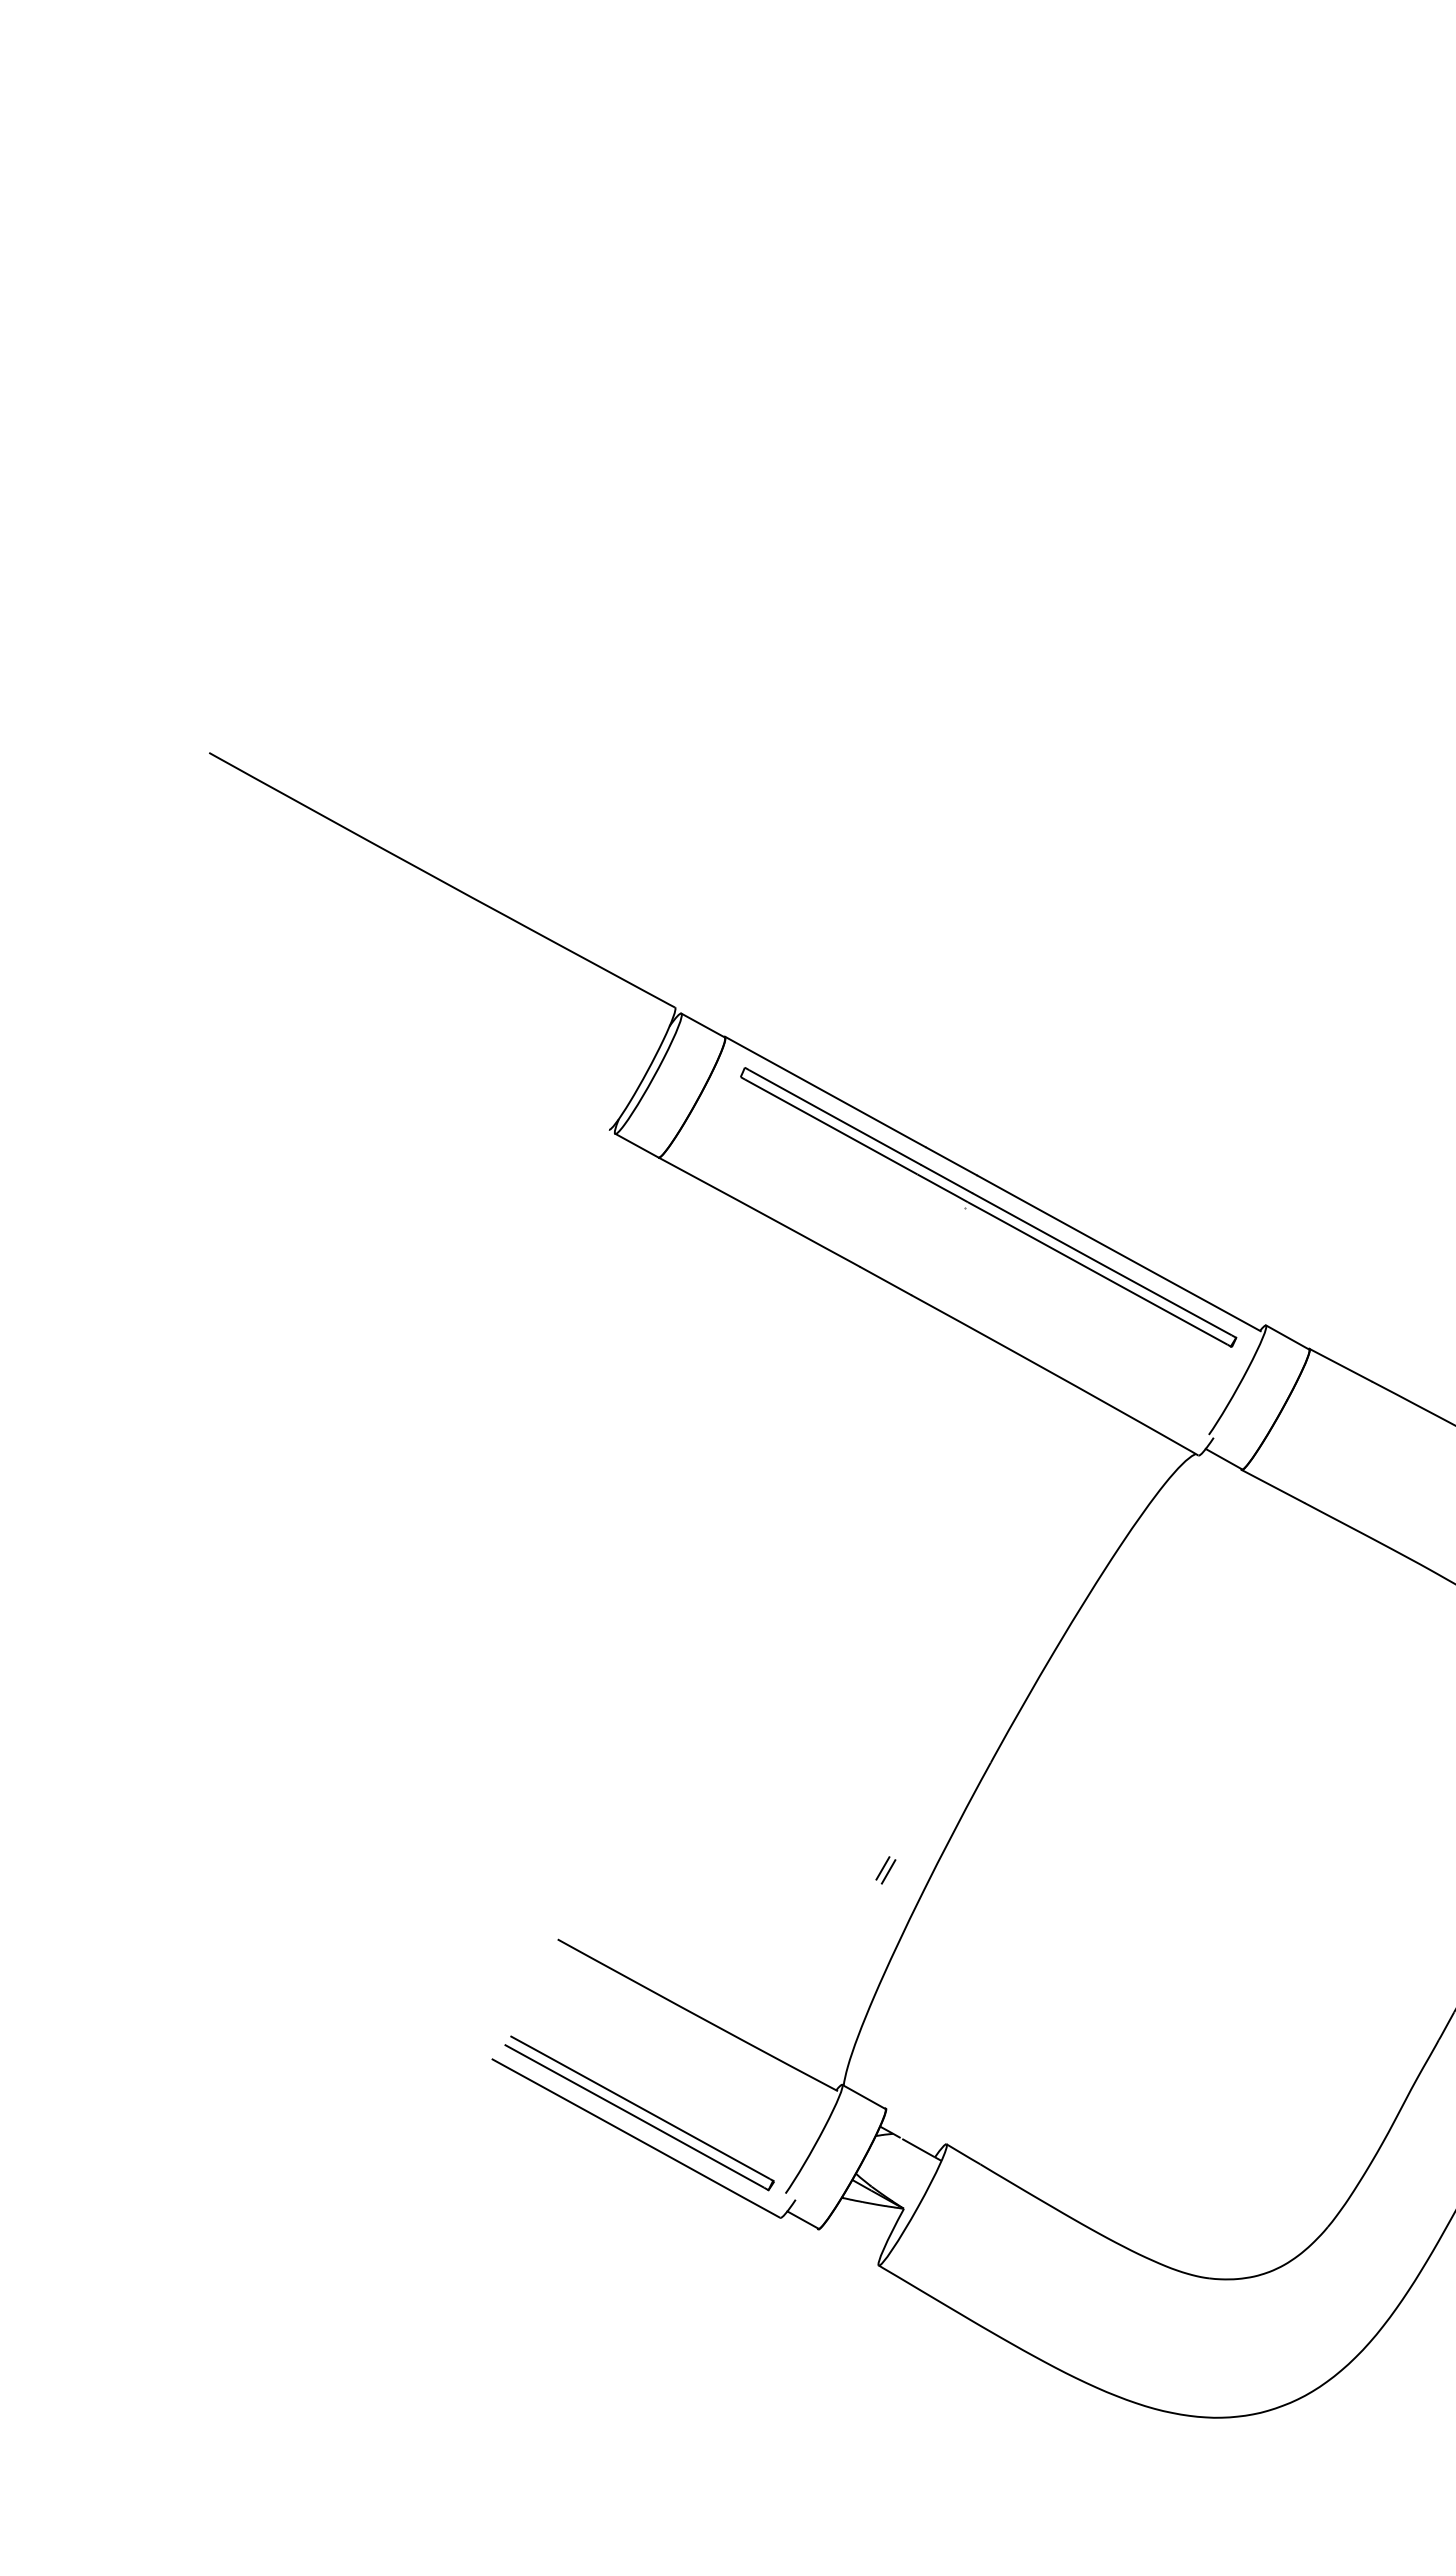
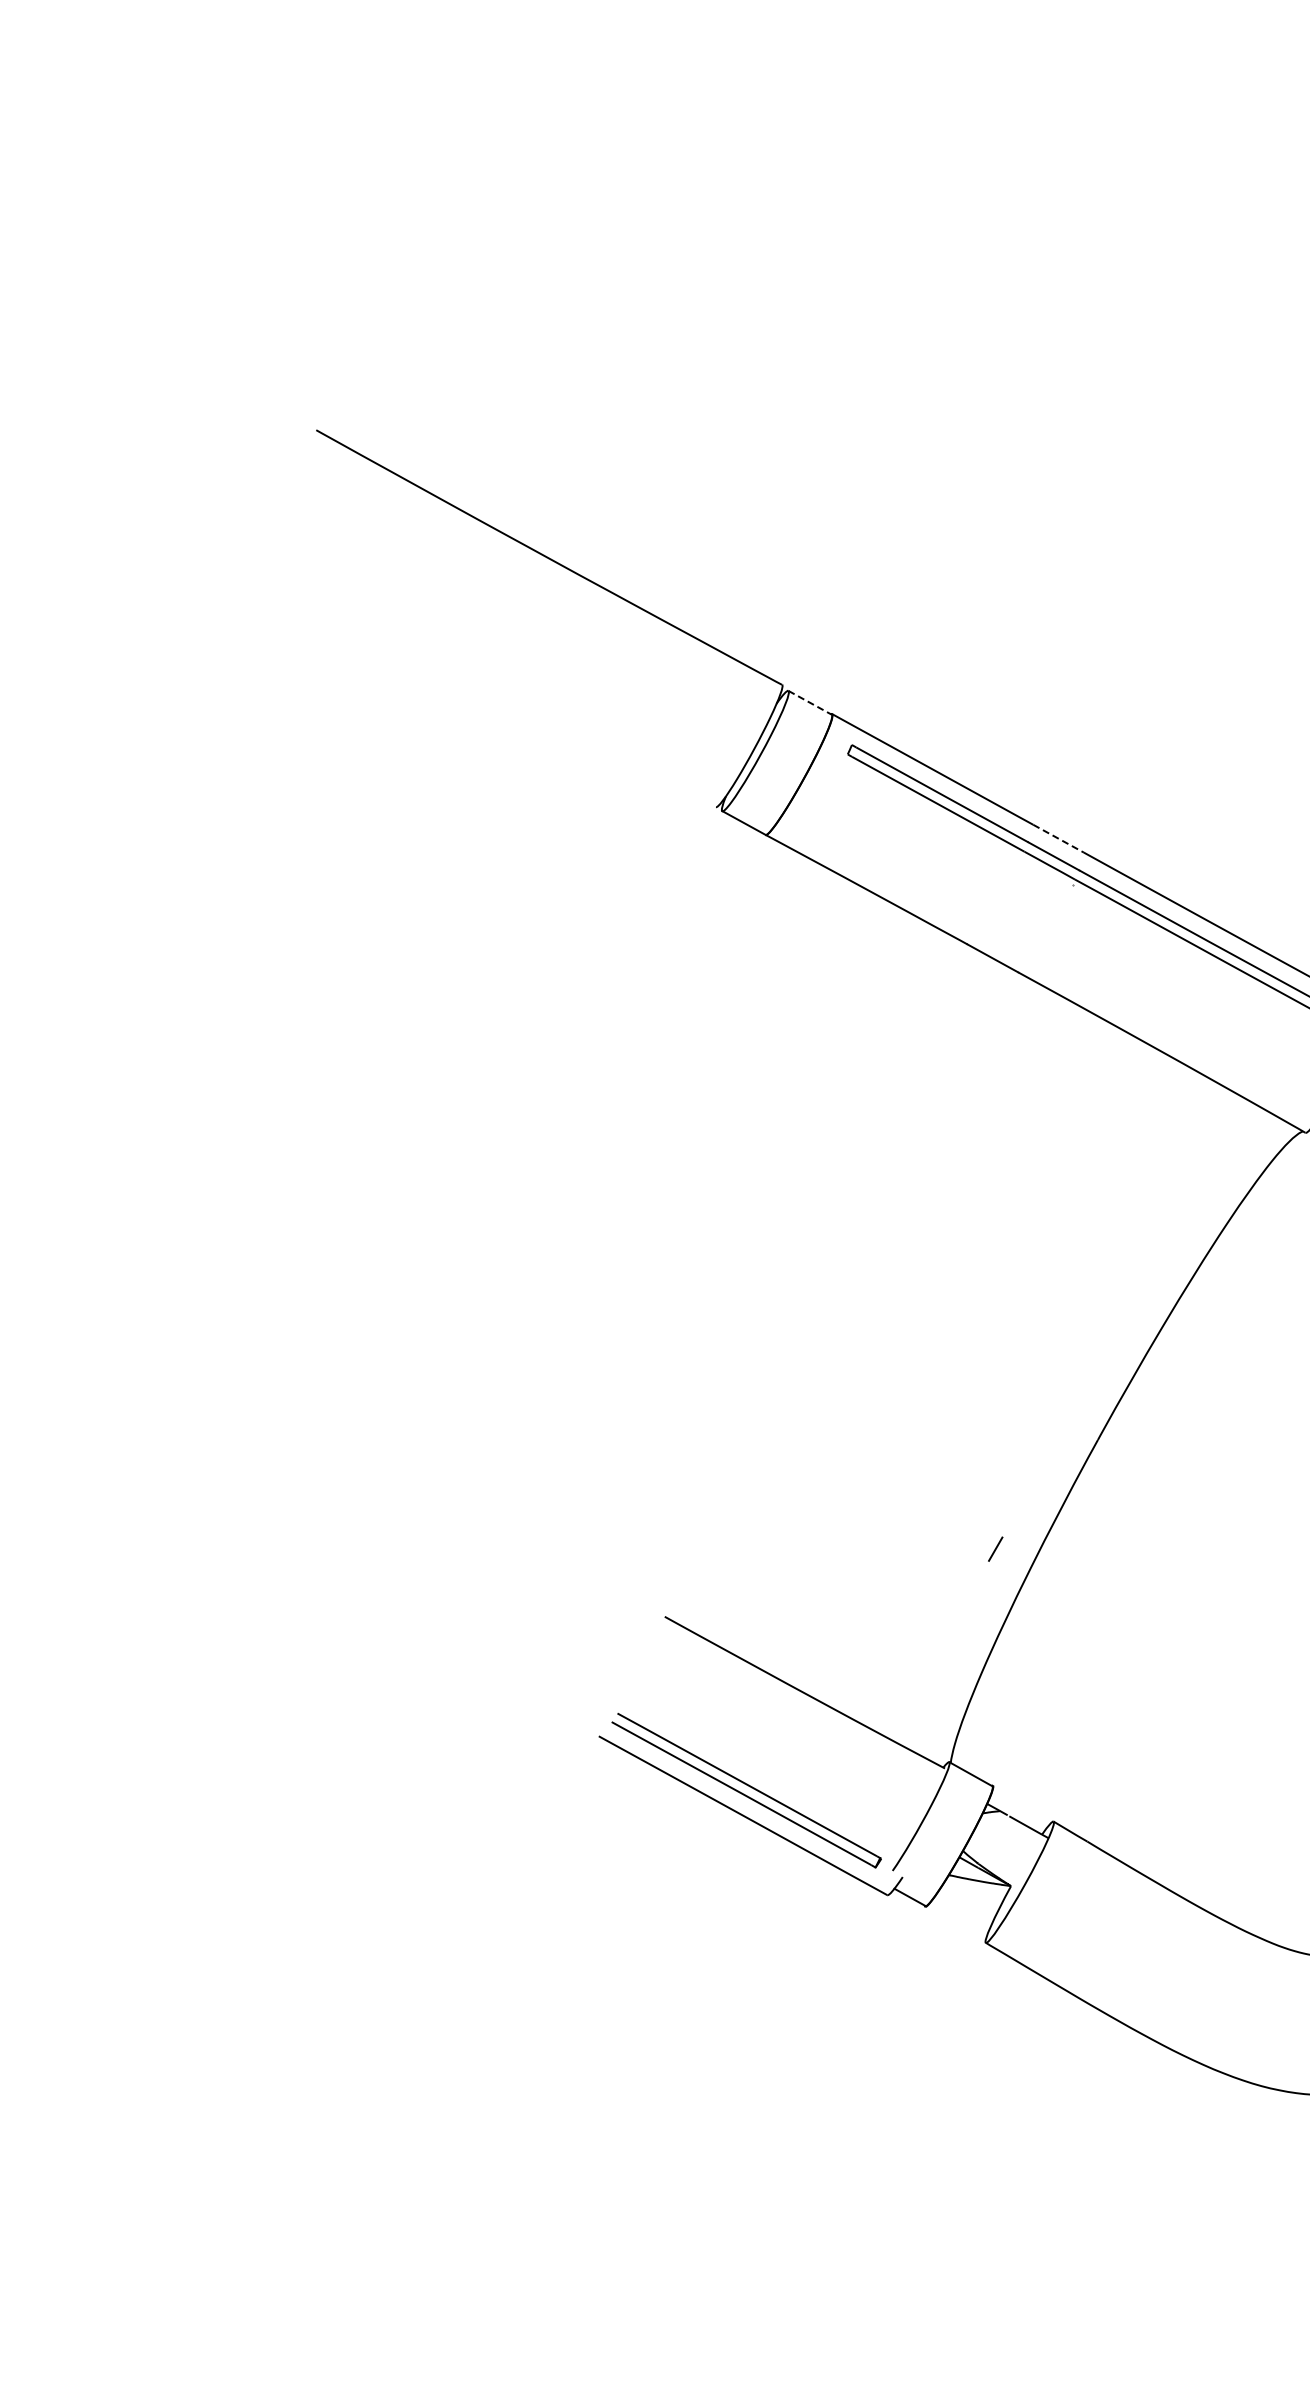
line: (703, 1025) -> (810, 702), solid -> dashed
line: (951, 1161) -> (1058, 838), solid -> dashed
line: (882, 1868) -> (989, 1545), removed

